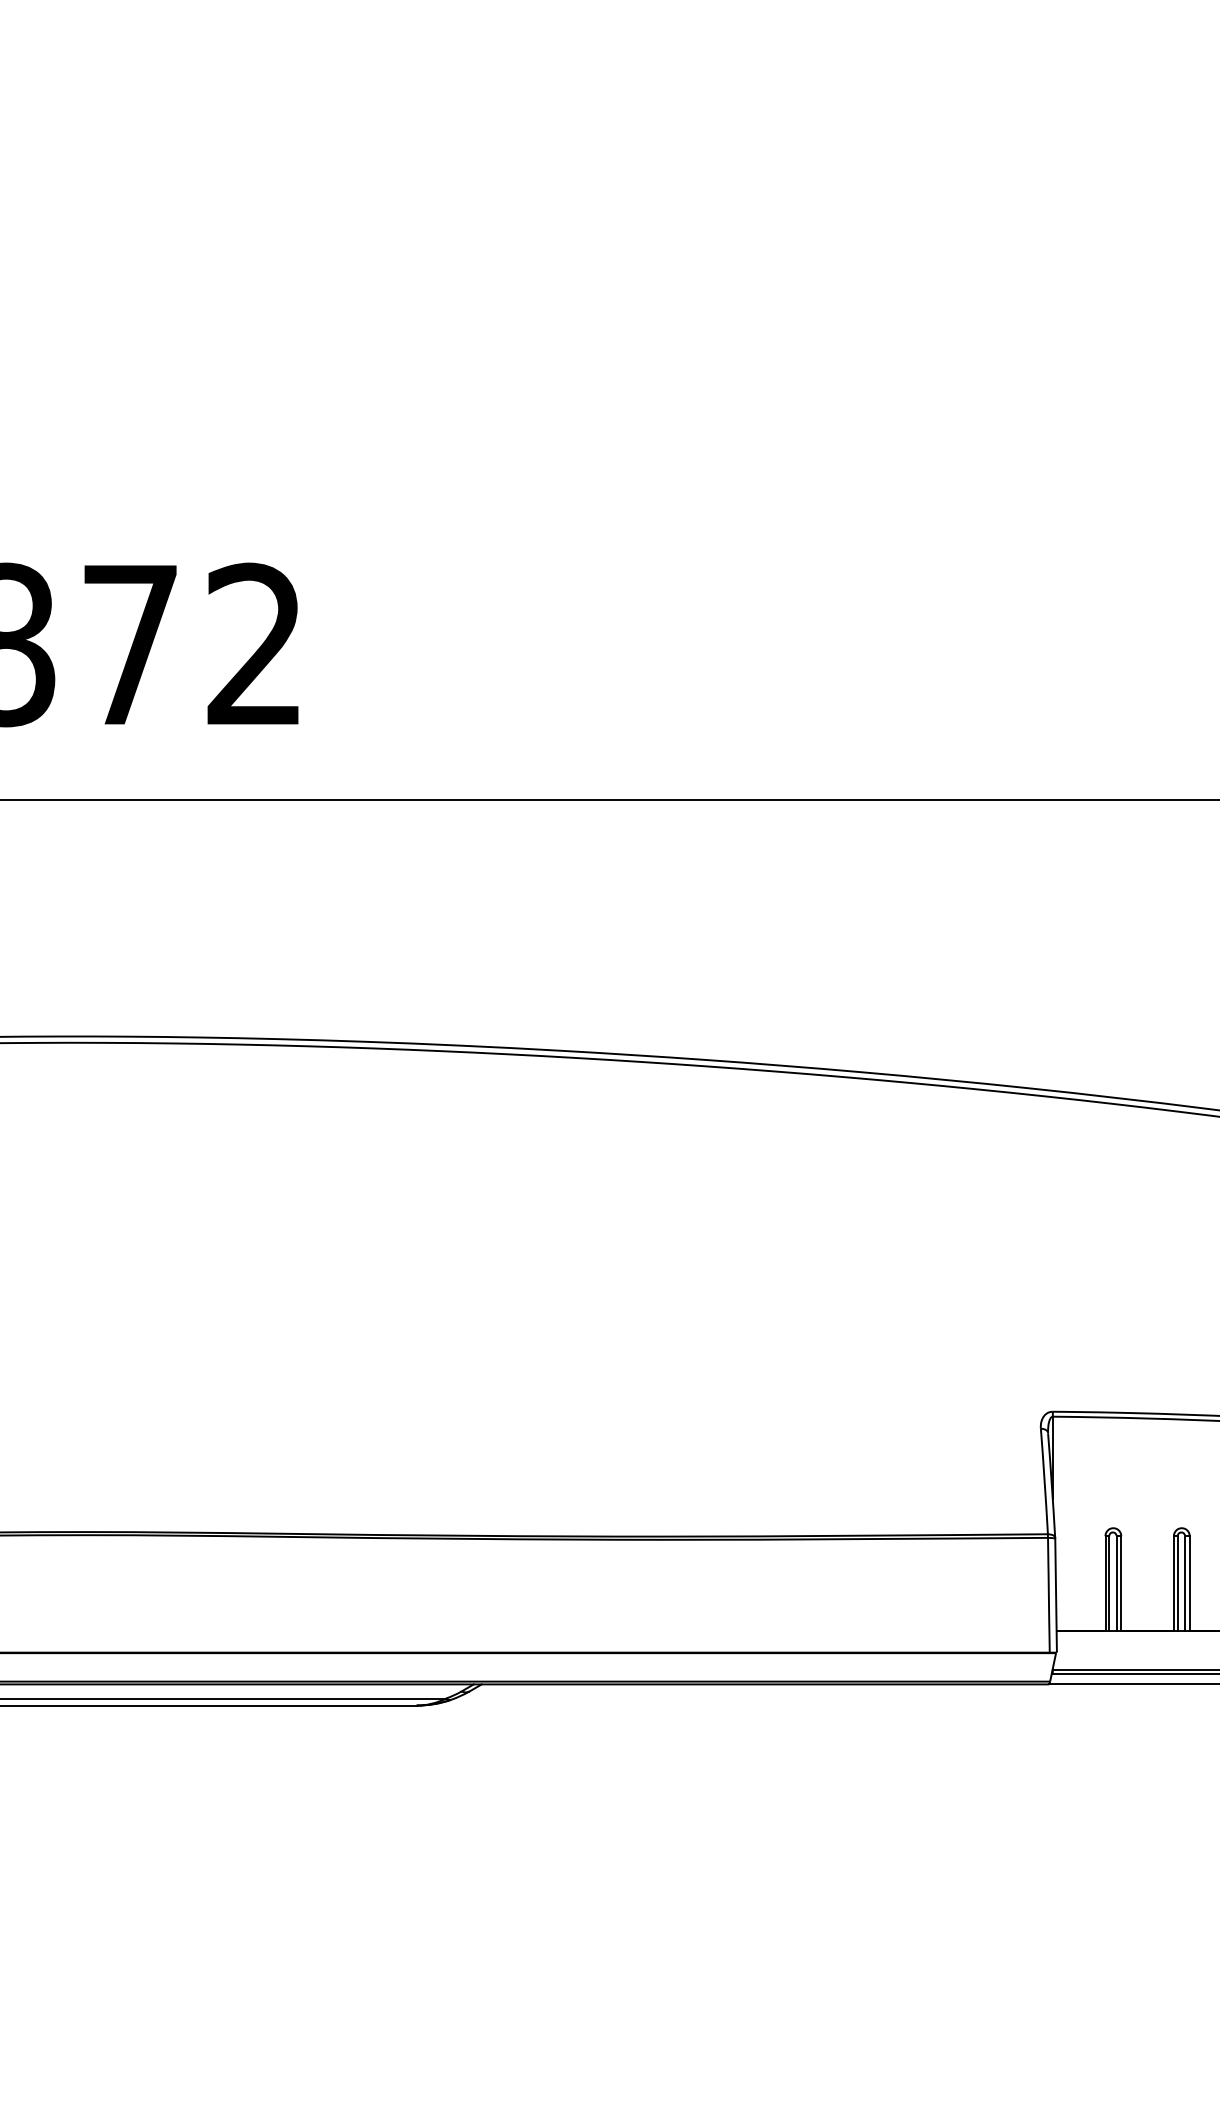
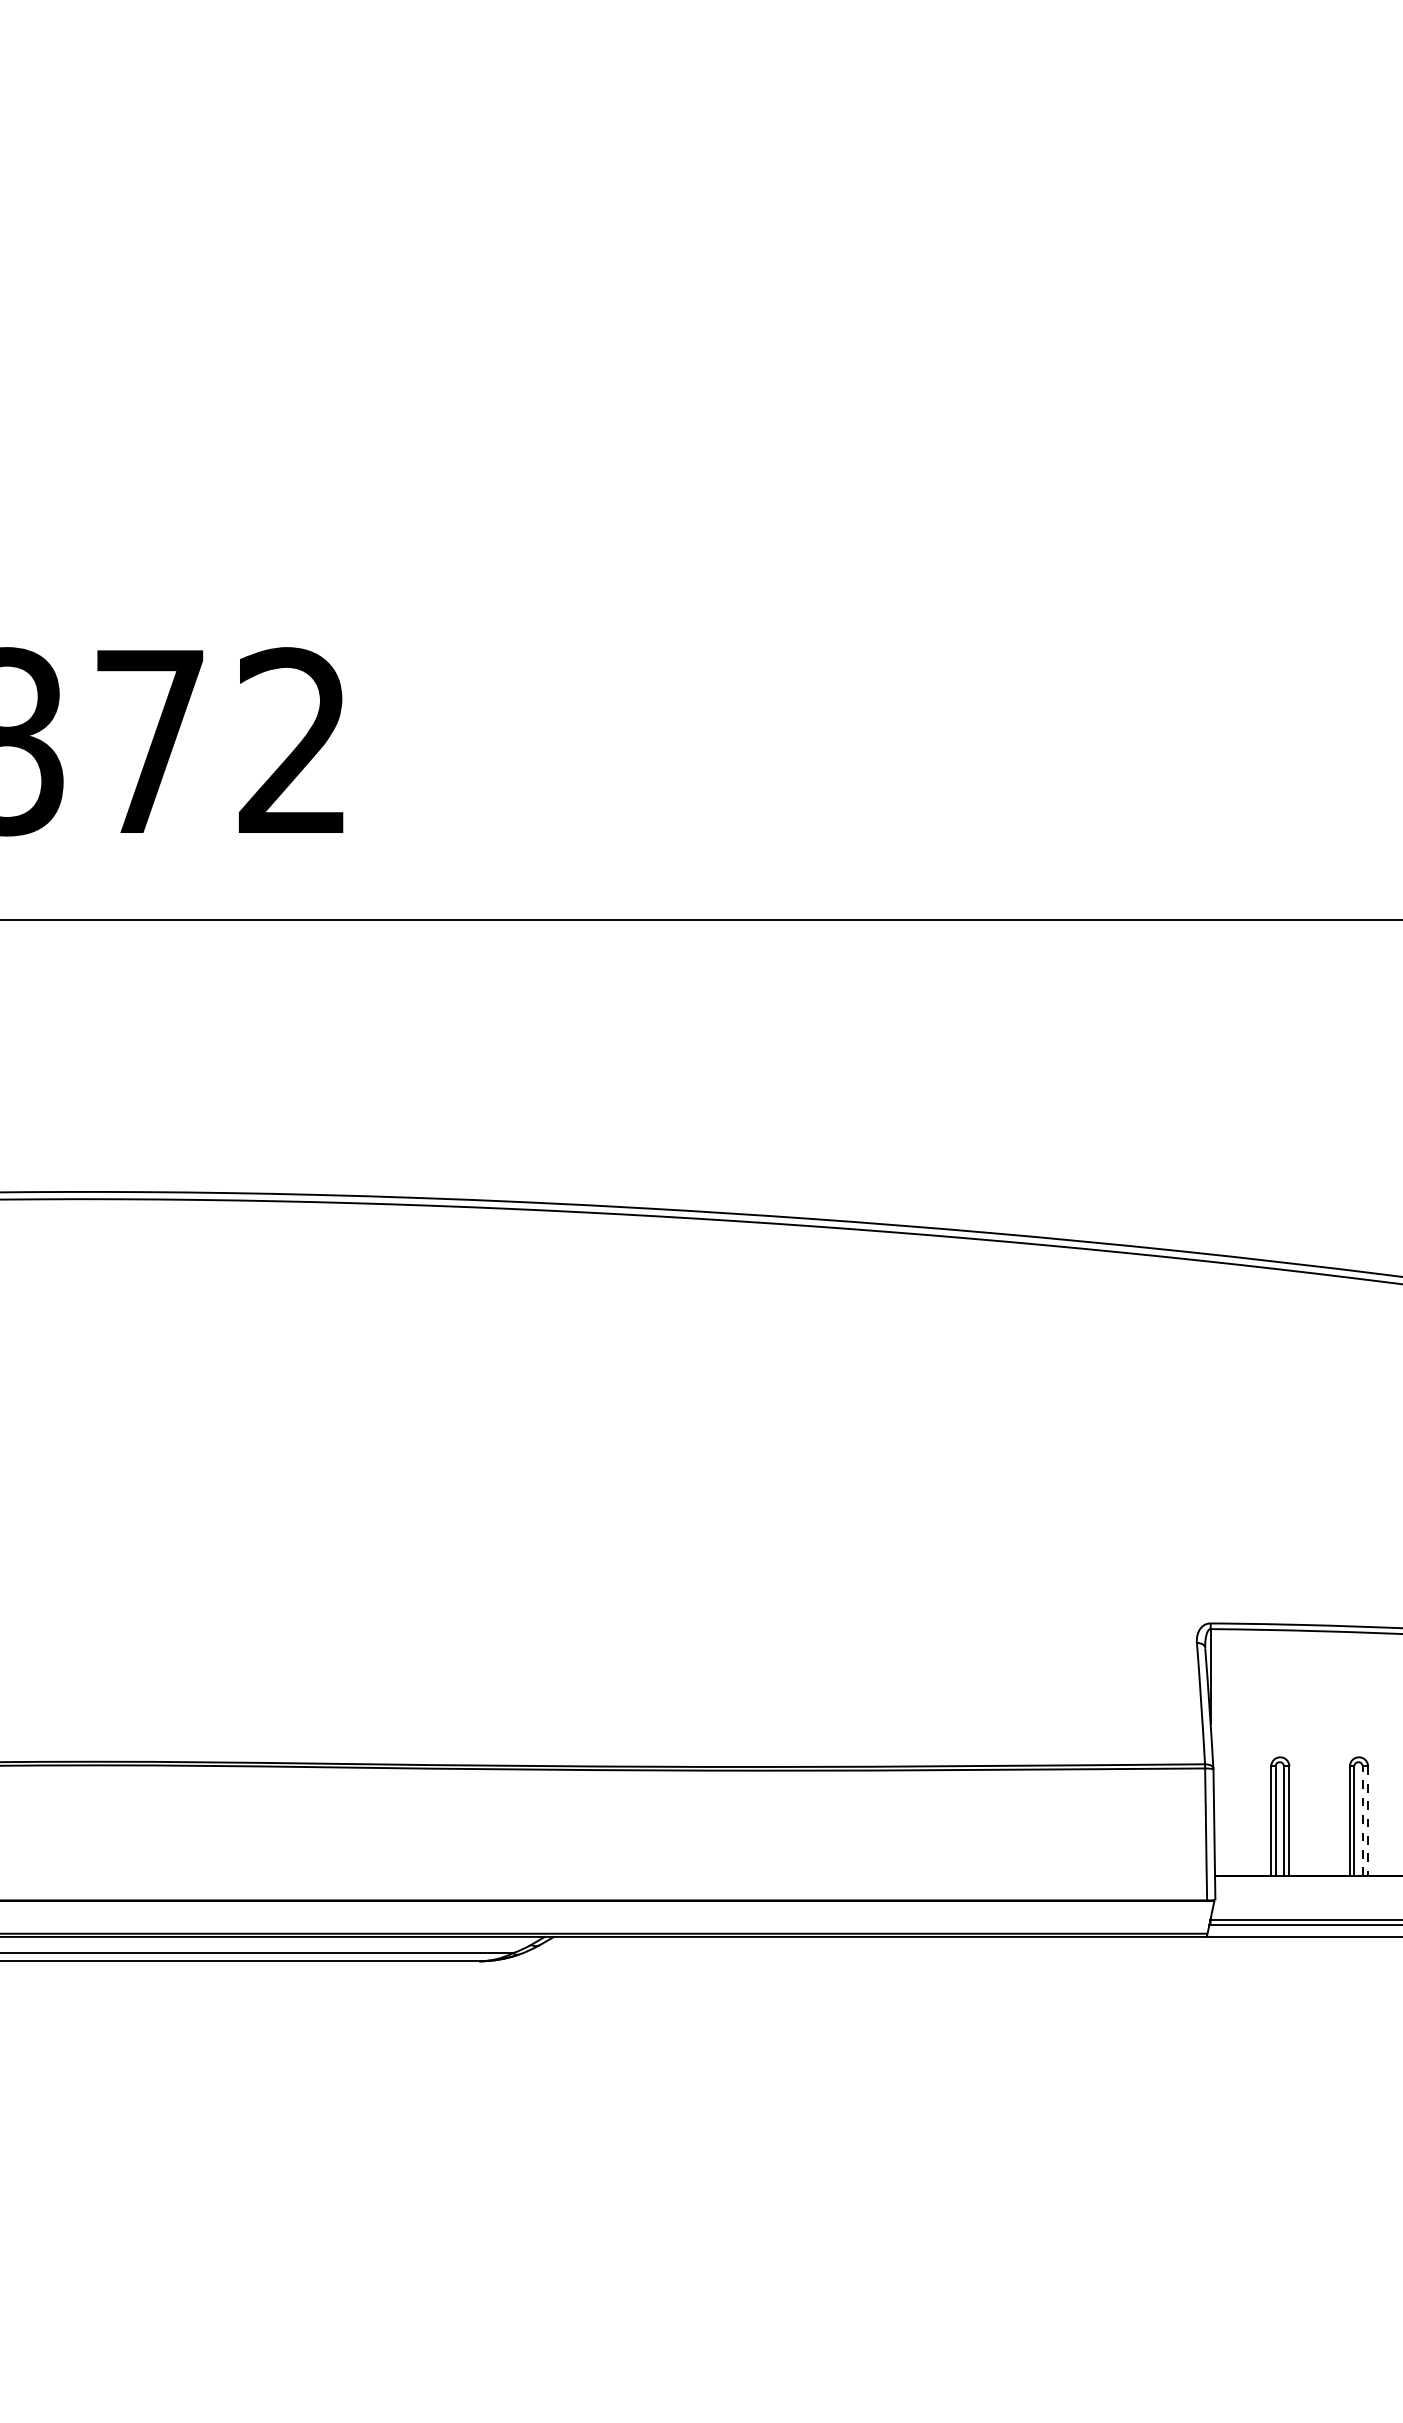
line: (1184, 1584) -> (1362, 1821), solid -> dashed
line: (1190, 1584) -> (1368, 1821), solid -> dashed

